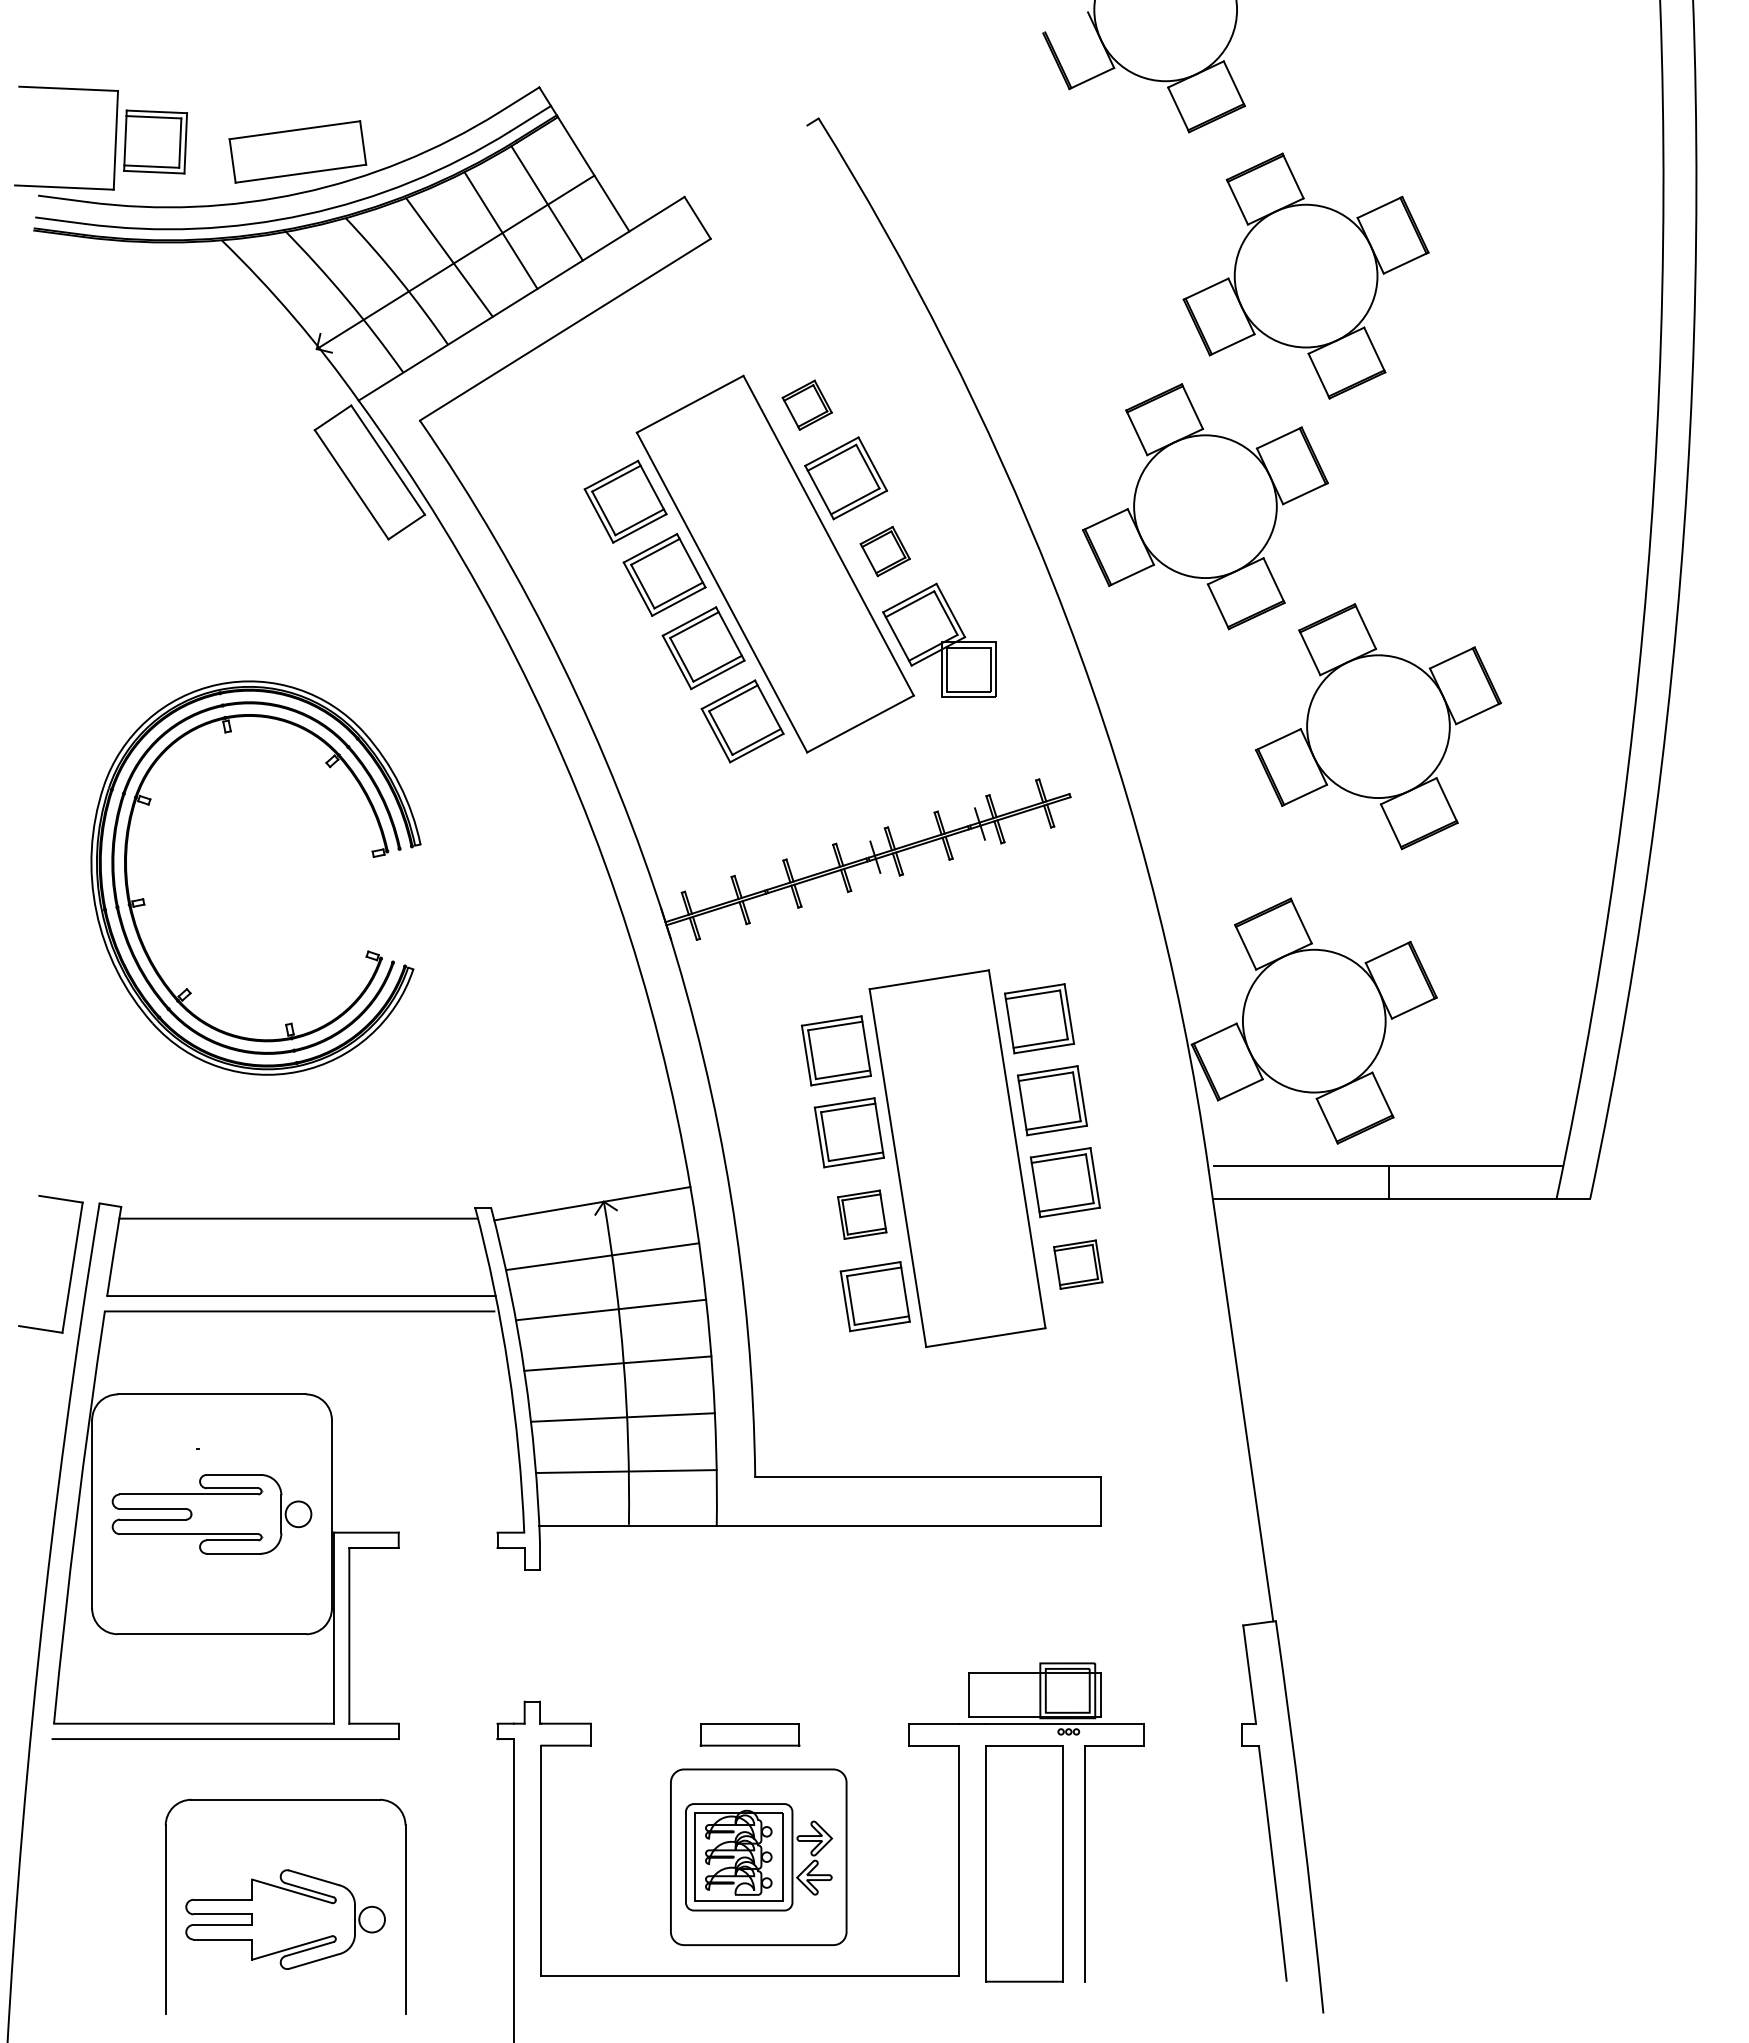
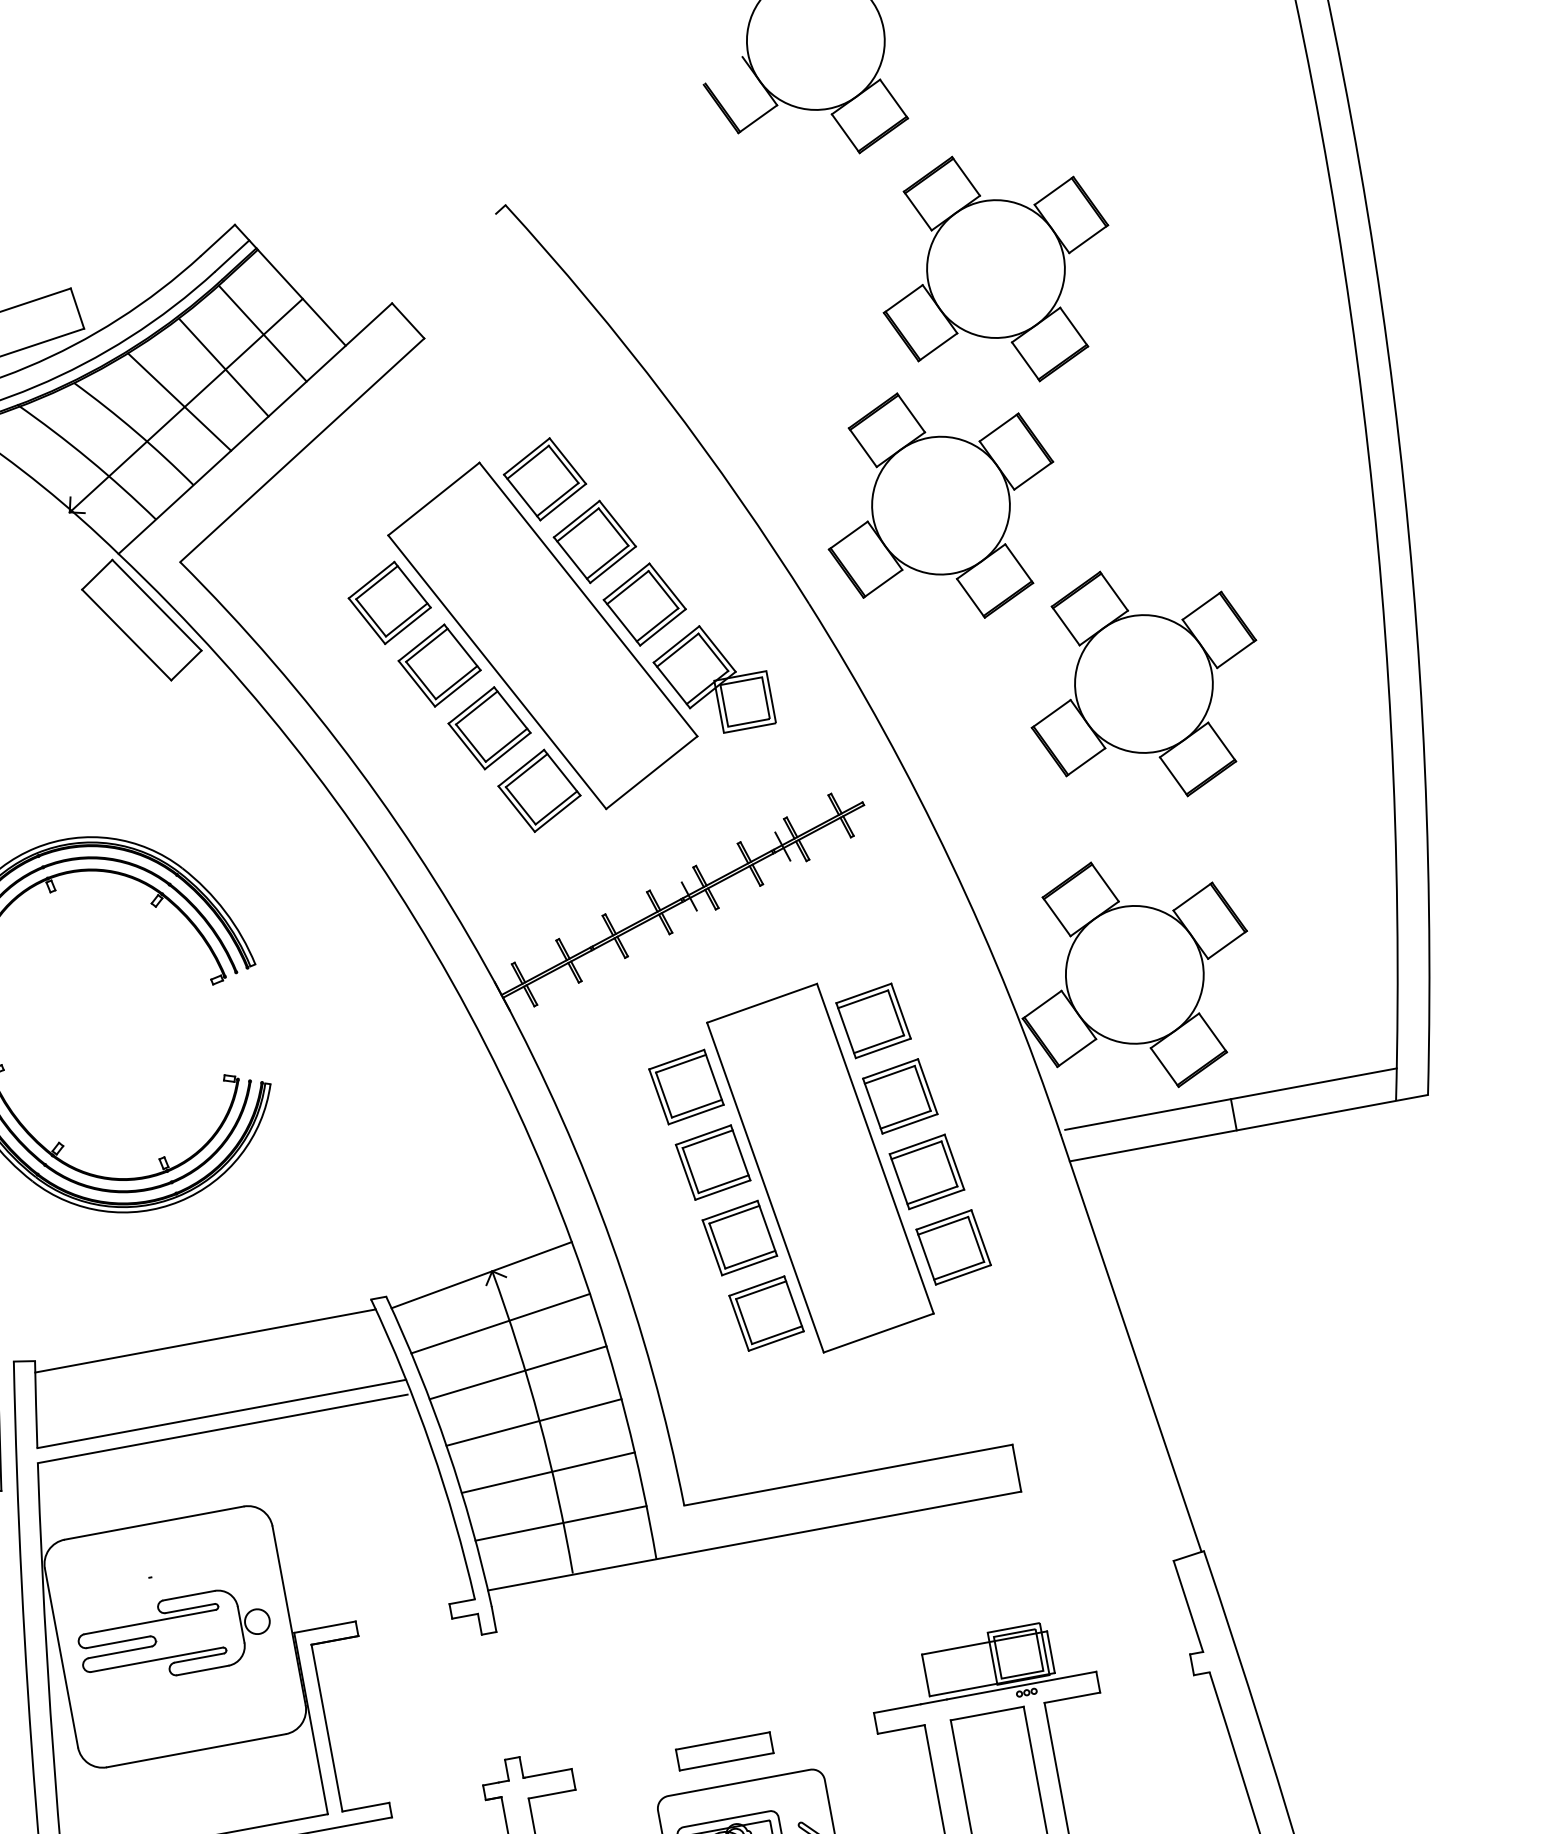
part: (807, 405) -> (545, 479), size x1.67
part: (885, 551) -> (645, 604), size x1.67
part: (861, 1214) -> (739, 1238), size x1.43
part: (1077, 1264) -> (952, 1247), size x1.43

